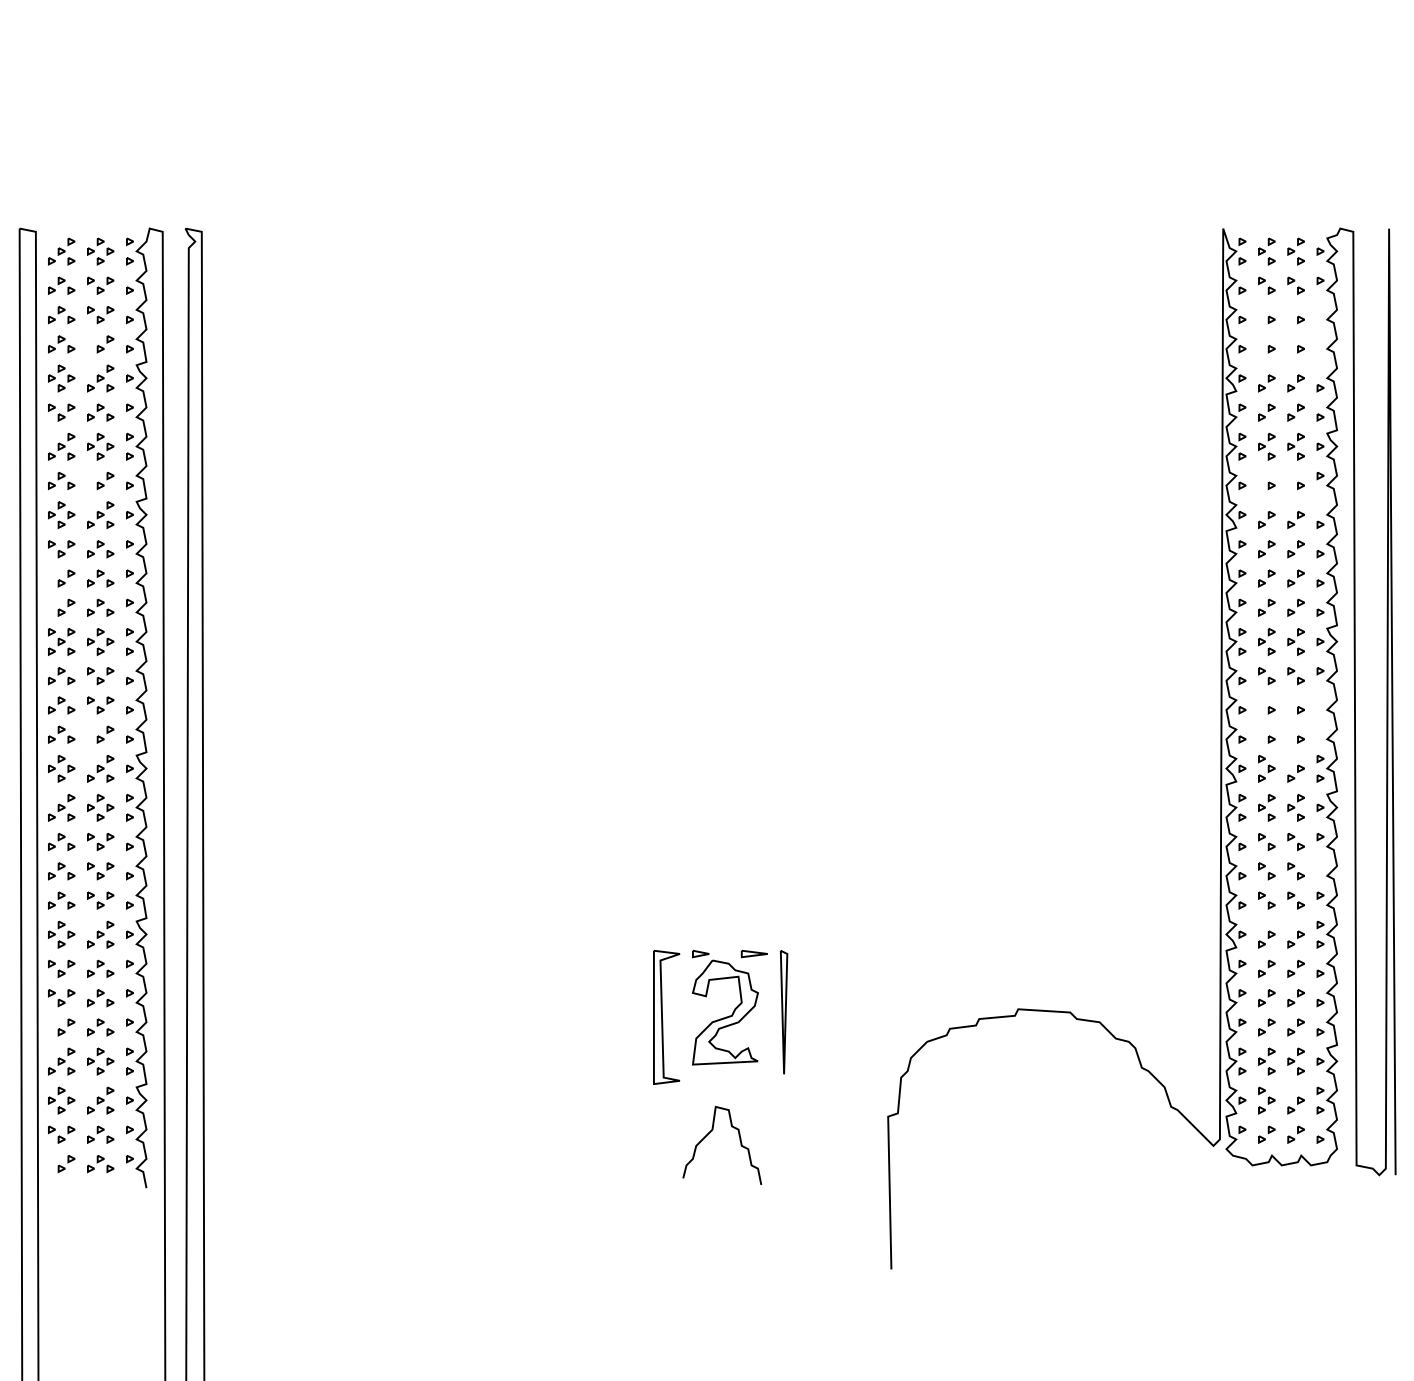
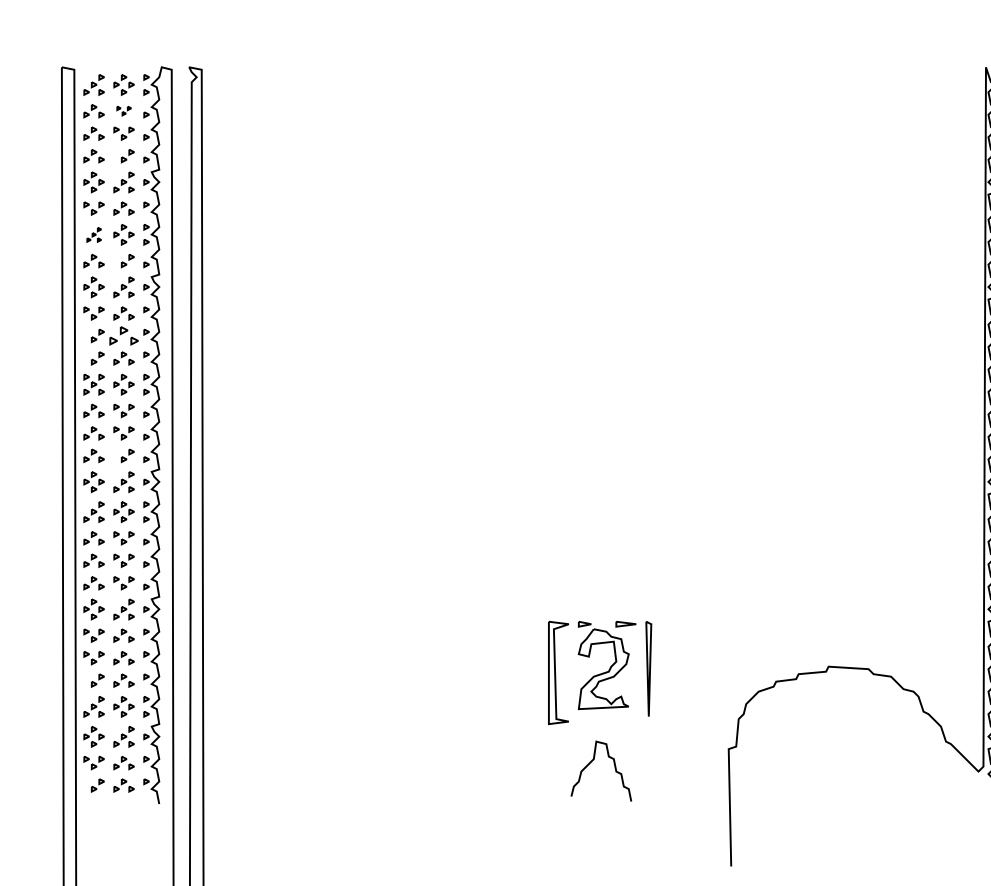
part: (100, 285) -> (123, 110), size x0.7
part: (61, 446) -> (94, 234), size x0.7
part: (100, 578) -> (123, 335), size x1.4

